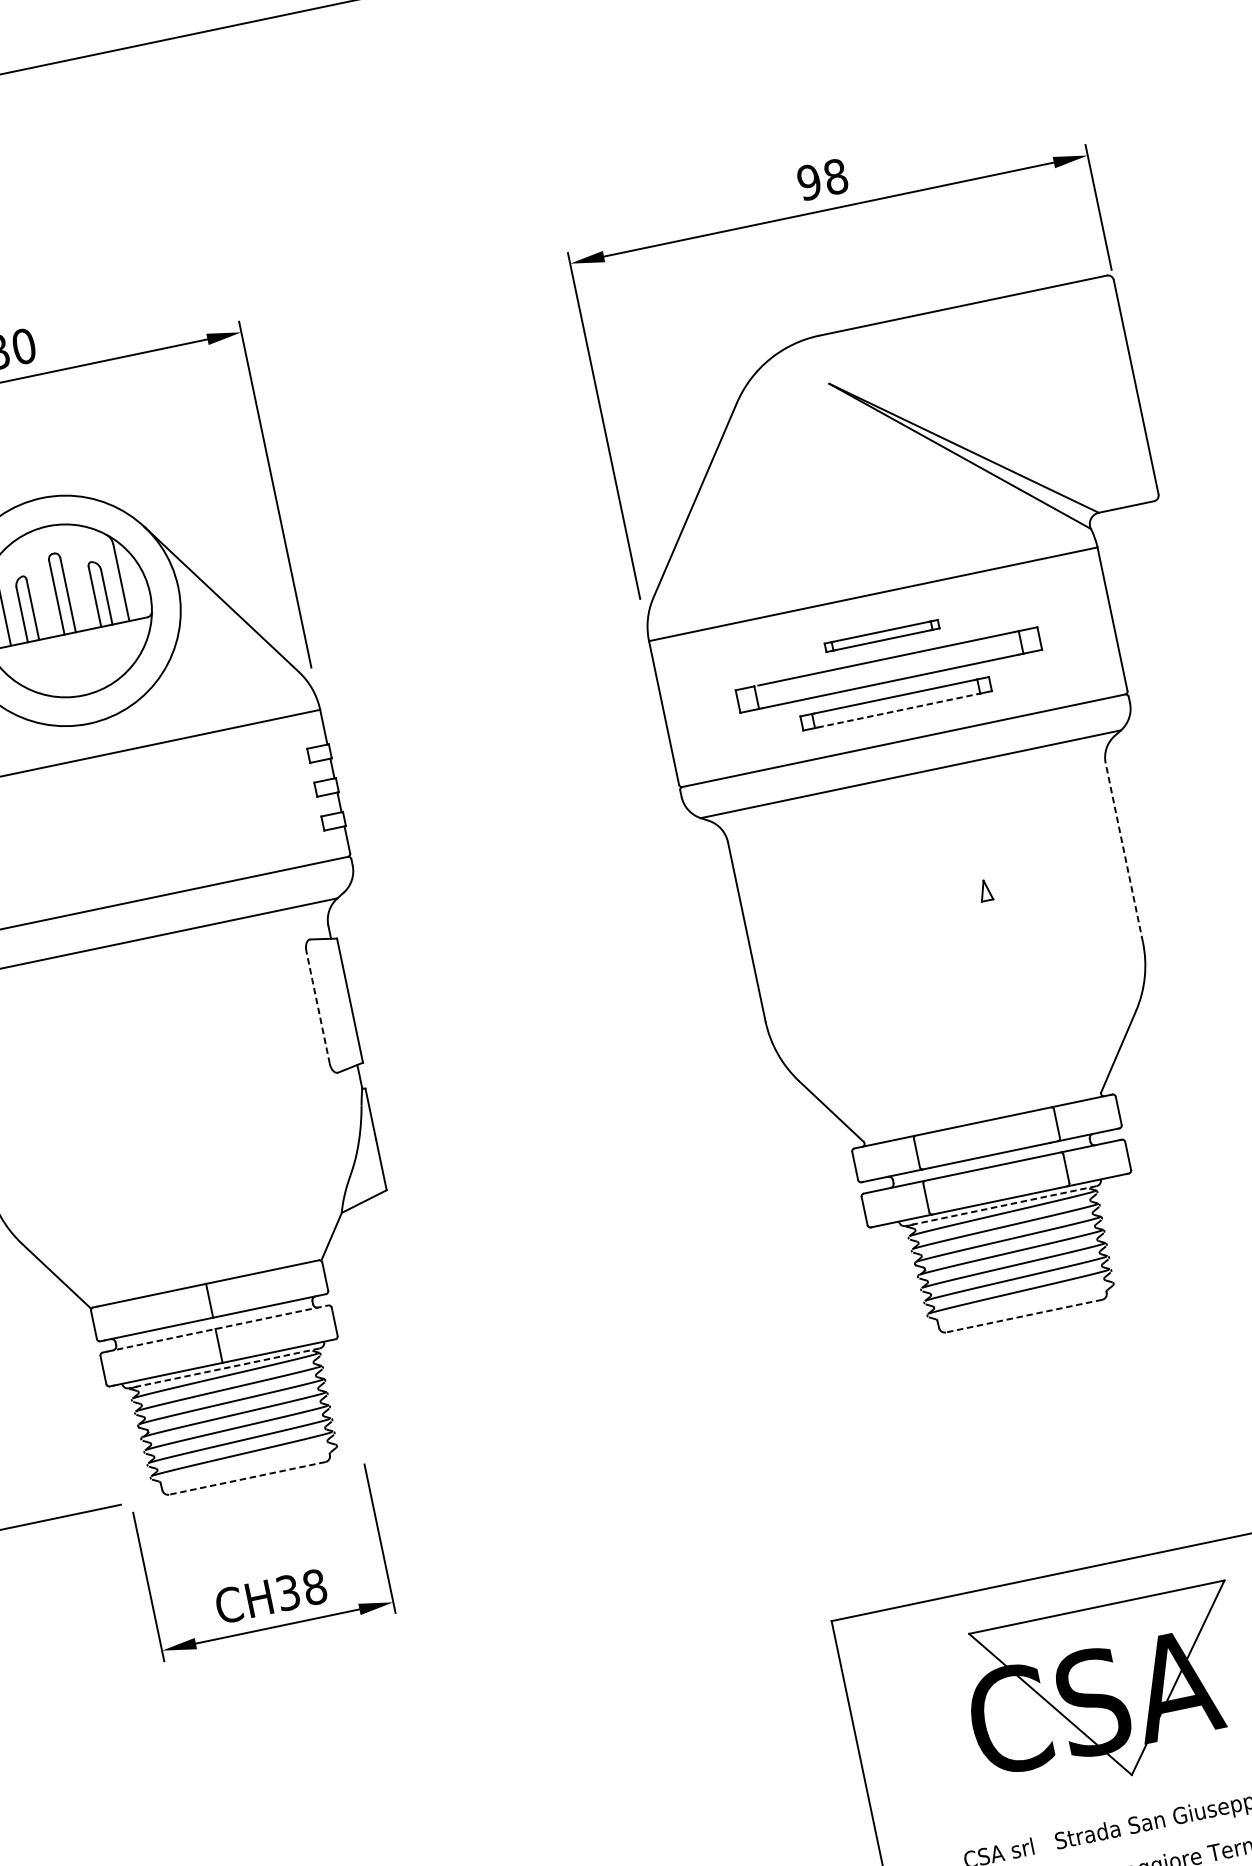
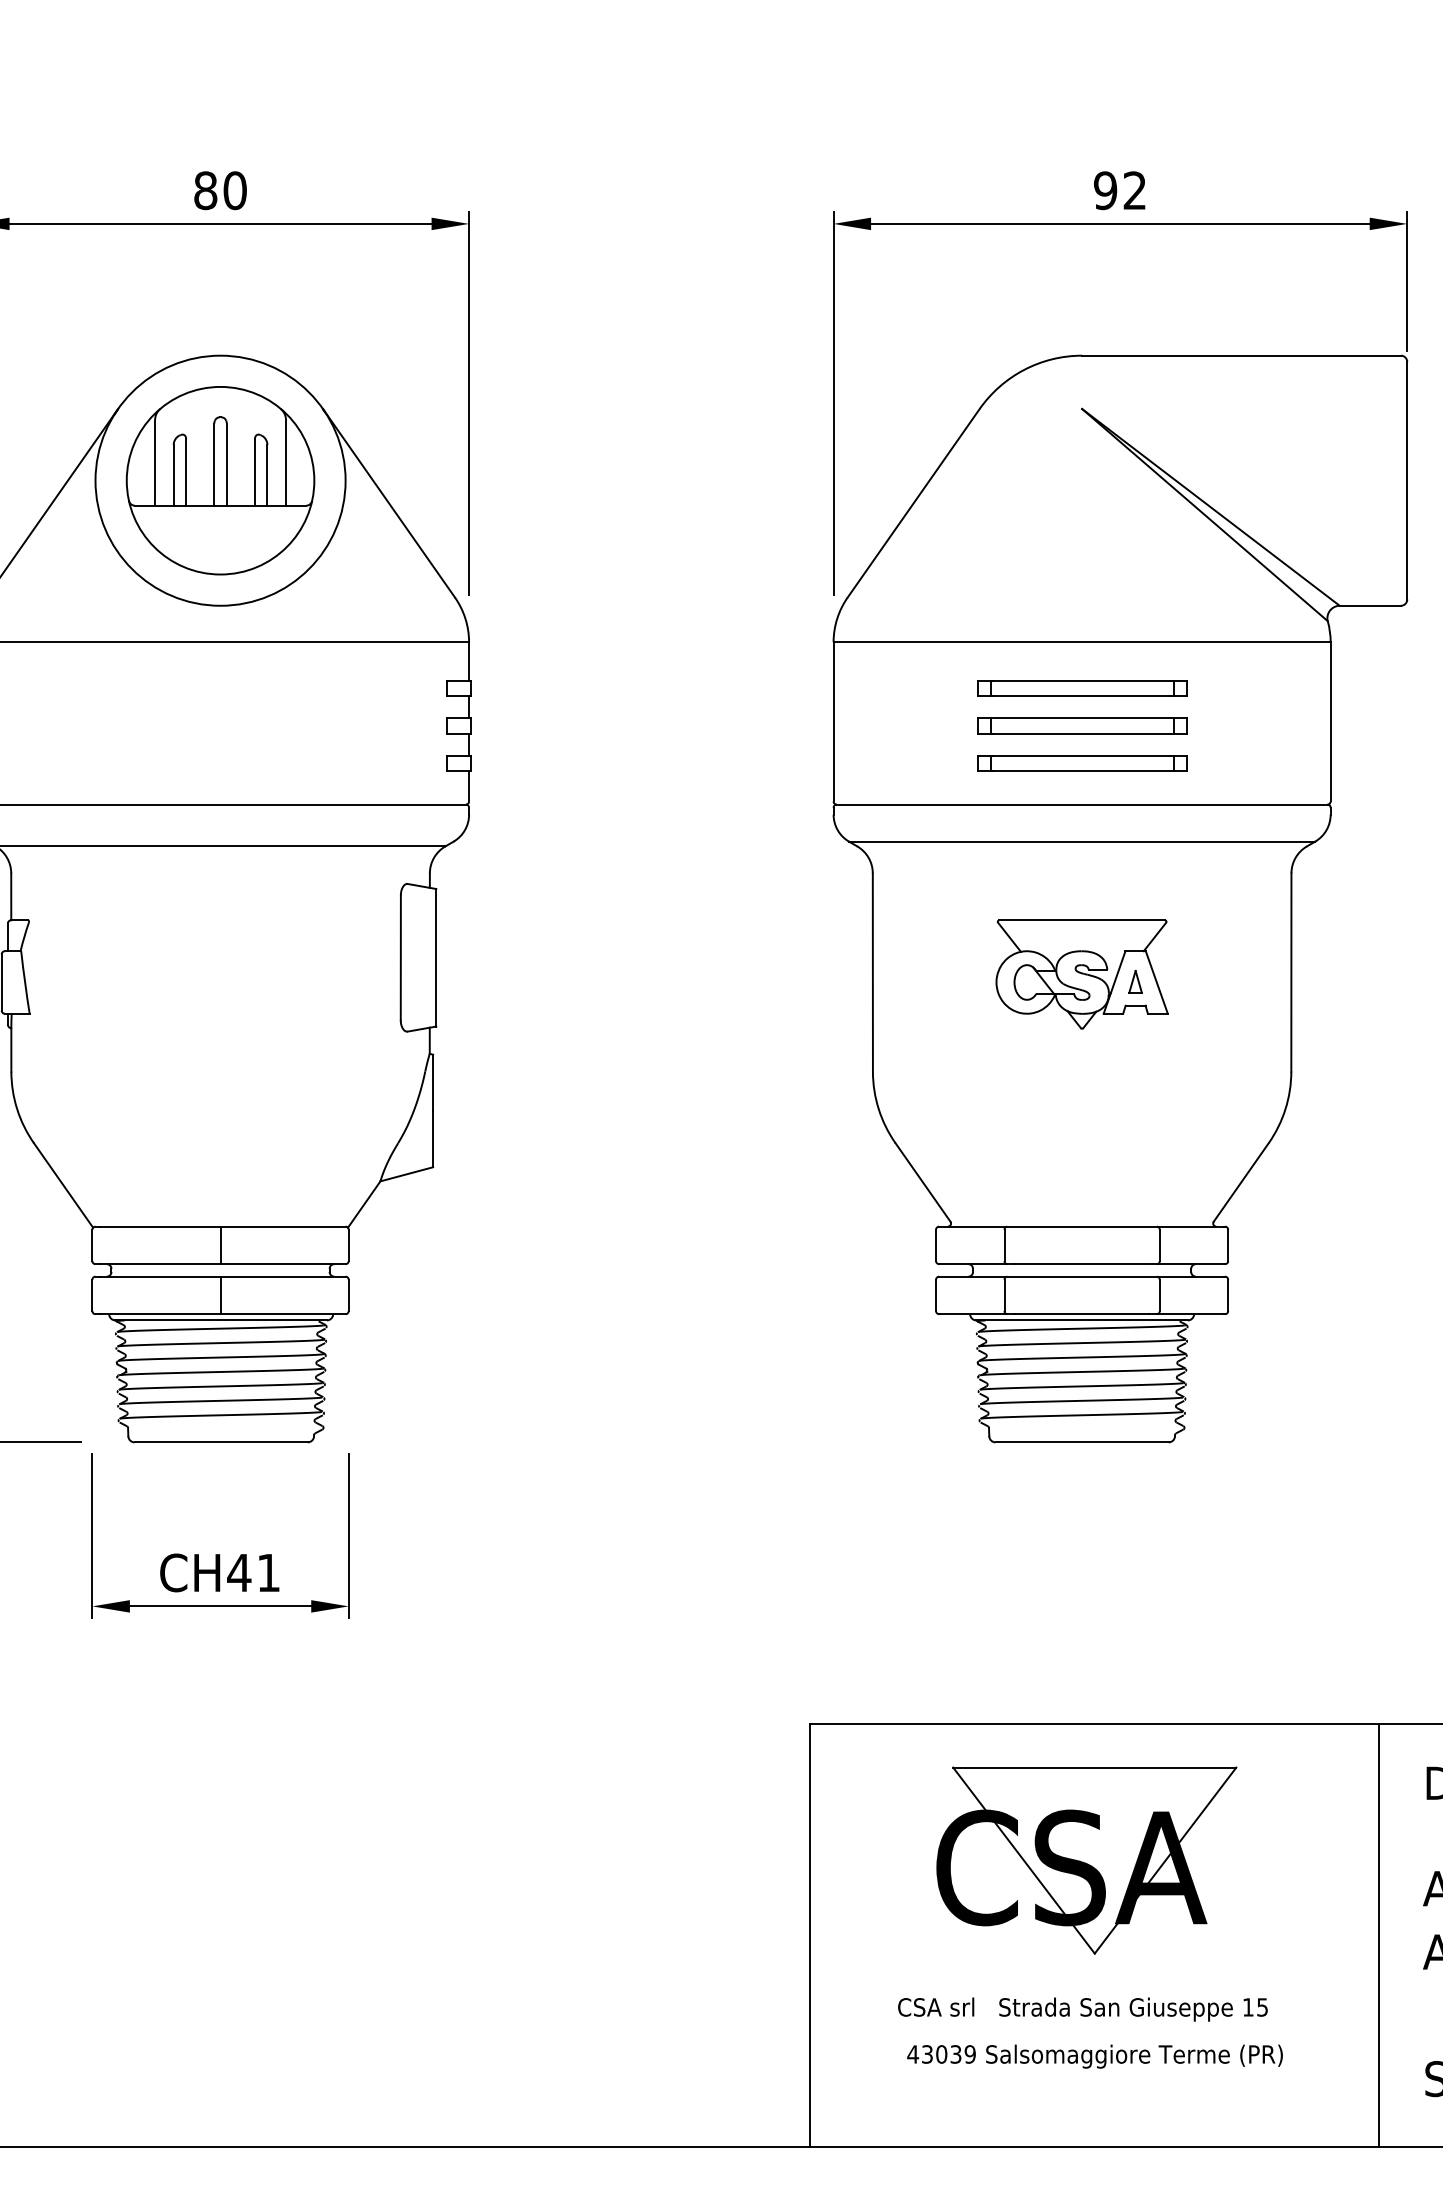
text: (835, 176) -> (1134, 190), 98 -> 92
part: (882, 635) -> (1082, 688), size x1.67
part: (889, 669) -> (1082, 725), size x0.62
line: (897, 710) -> (1082, 771), dashed -> solid
line: (1124, 852) -> (1291, 972), dashed -> solid
part: (935, 894) -> (1081, 974), added
line: (317, 1007) -> (400, 957), dashed -> solid
line: (1001, 1206) -> (1082, 1320), dashed -> solid
line: (1024, 1316) -> (1082, 1442), dashed -> solid
line: (217, 1328) -> (222, 1276), dashed -> solid
line: (224, 1368) -> (221, 1320), dashed -> solid
line: (247, 1478) -> (221, 1442), dashed -> solid
text: (301, 1589) -> (253, 1572), CH38 -> CH41

